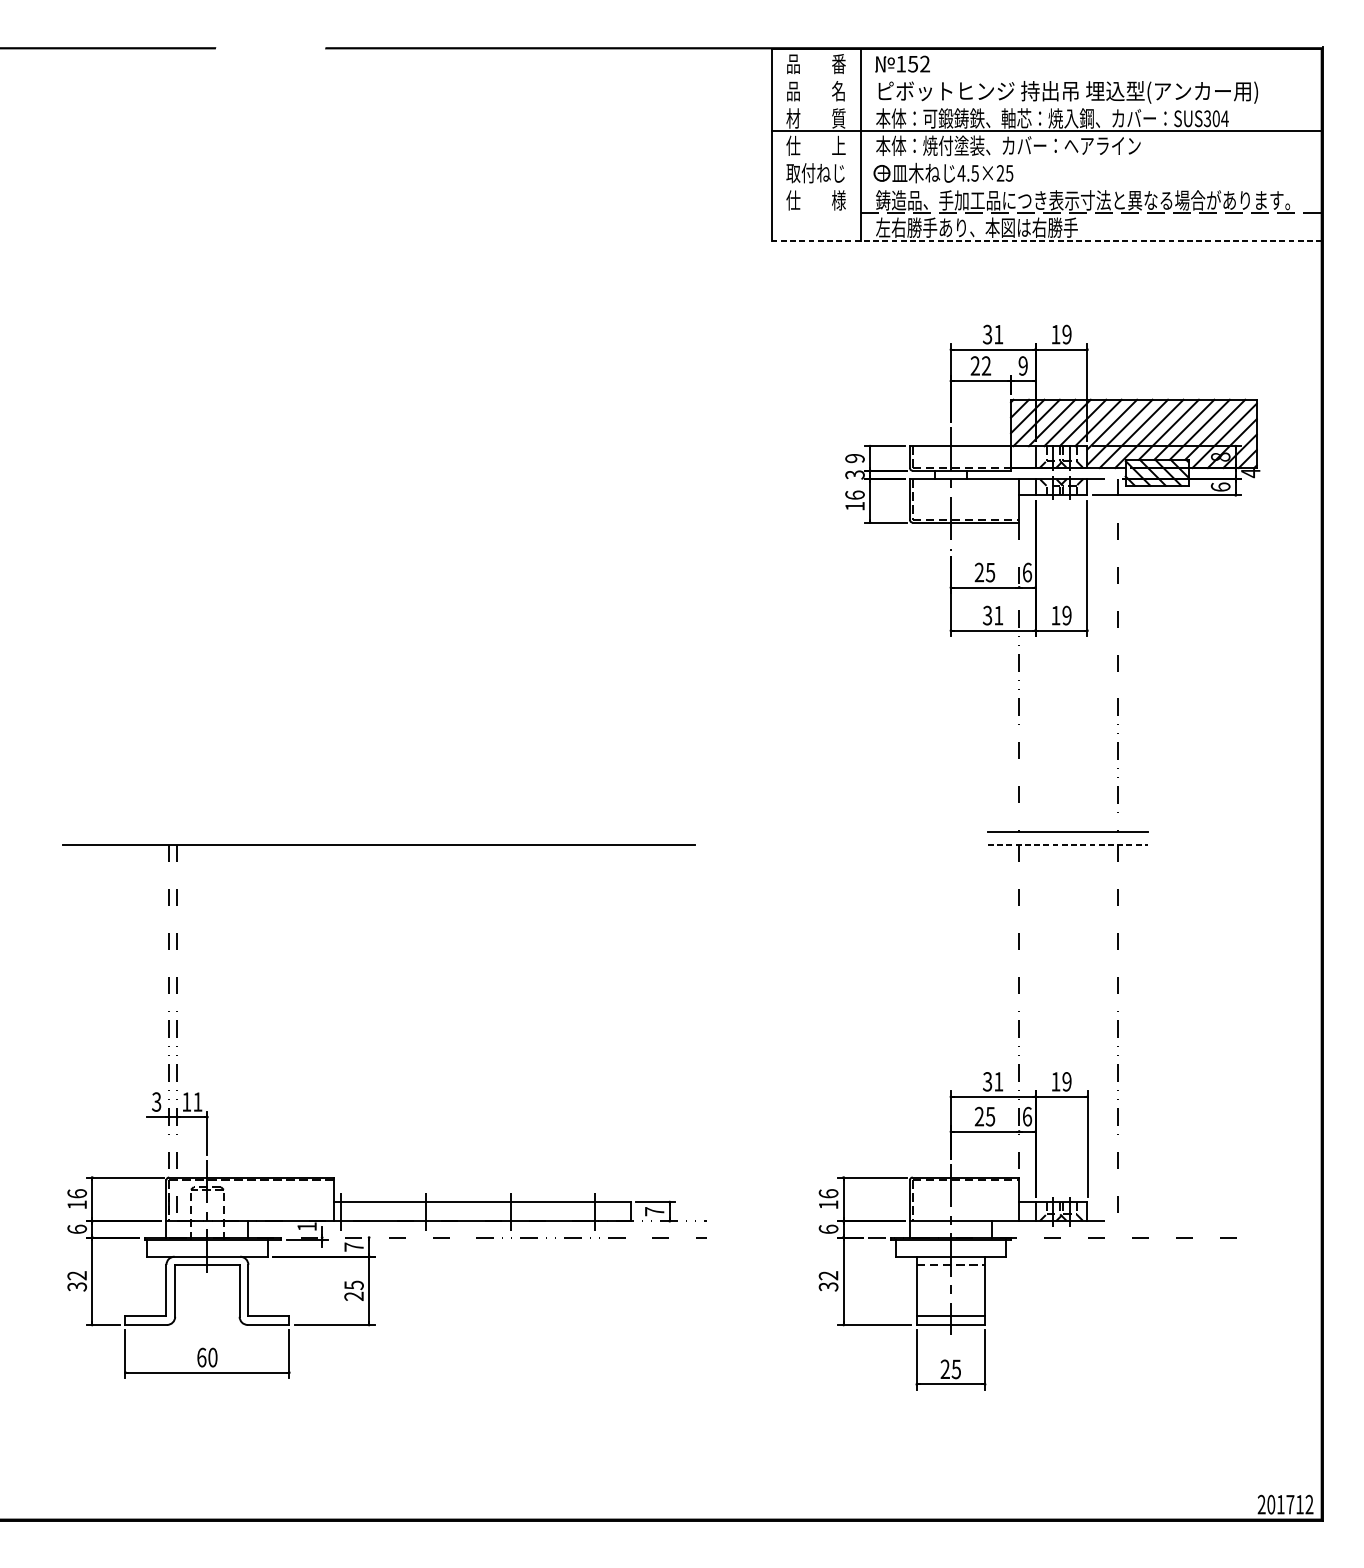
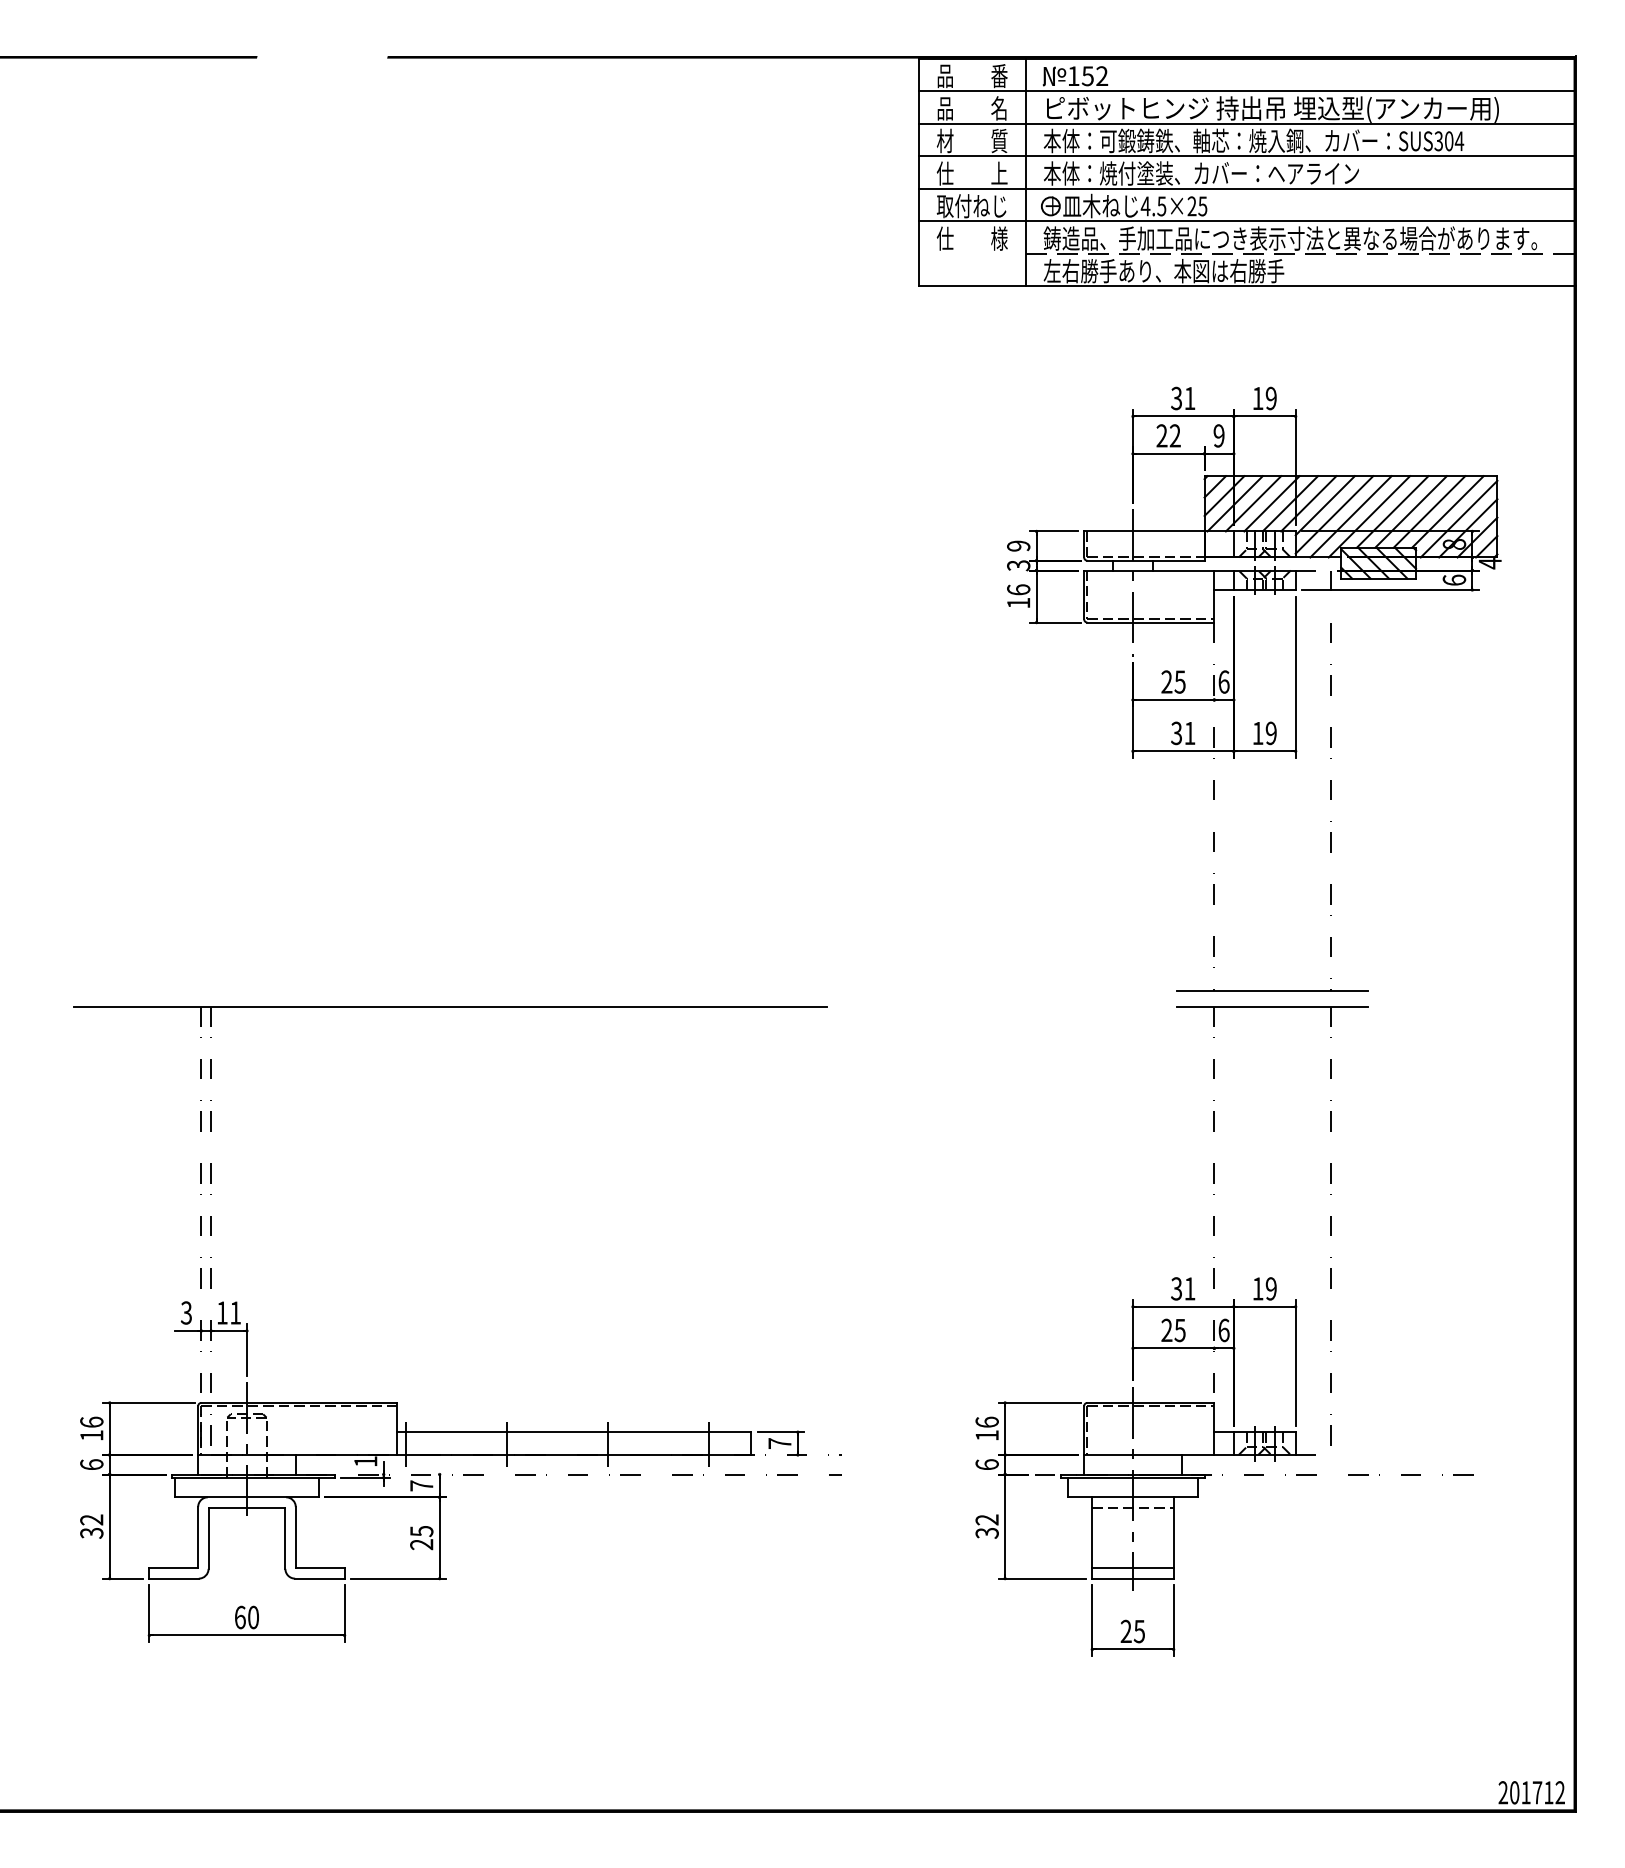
line: (1046, 76) -> (1246, 91), added
line: (1046, 103) -> (1246, 123), added
line: (1046, 158) -> (1246, 188), added
line: (1046, 186) -> (1246, 221), added
line: (1047, 240) -> (1248, 286), dashed -> solid
line: (1068, 844) -> (1272, 1006), dashed -> solid

